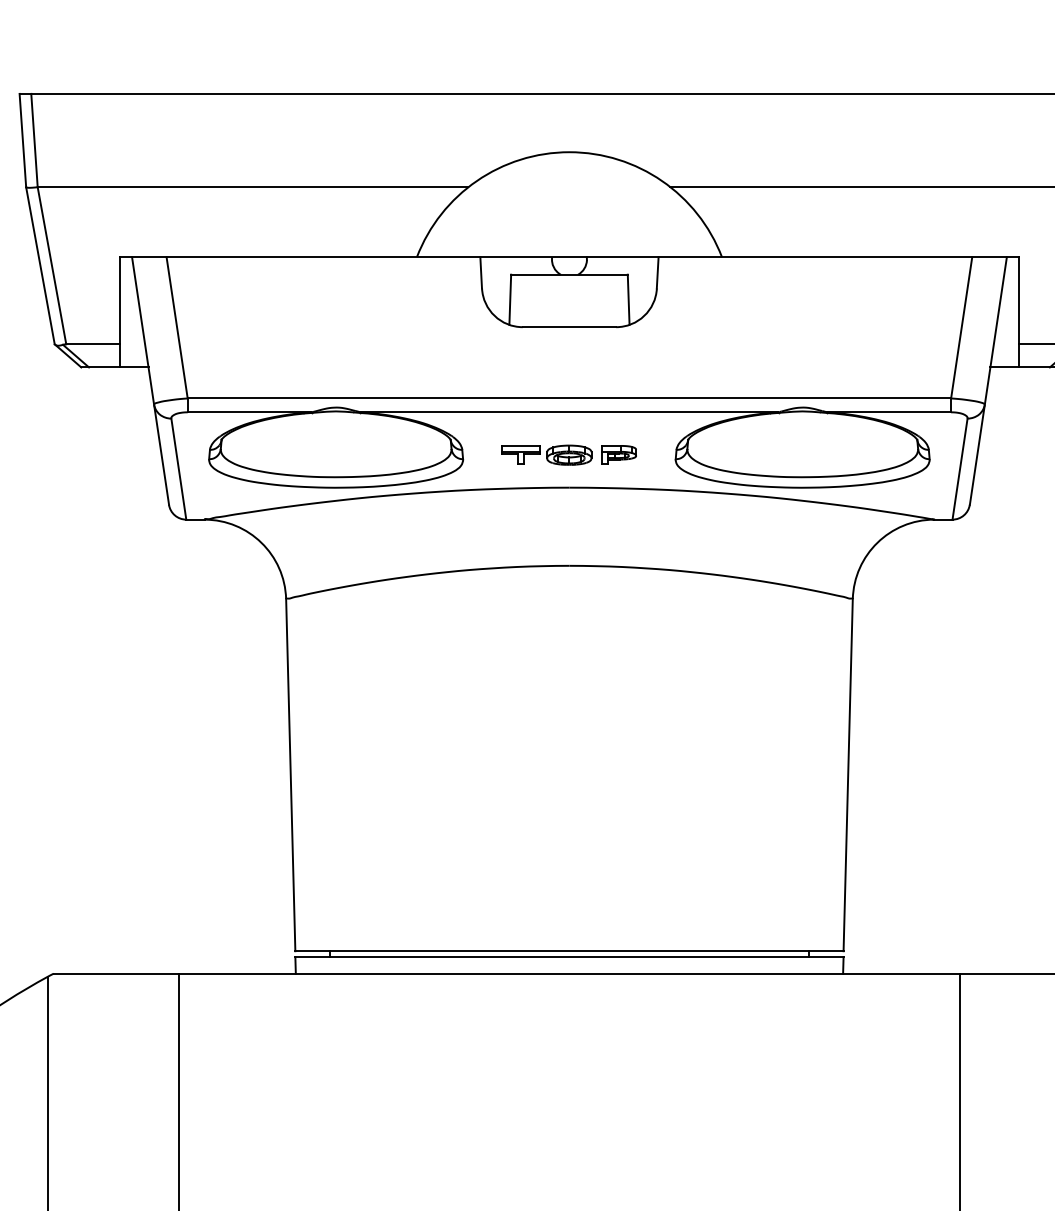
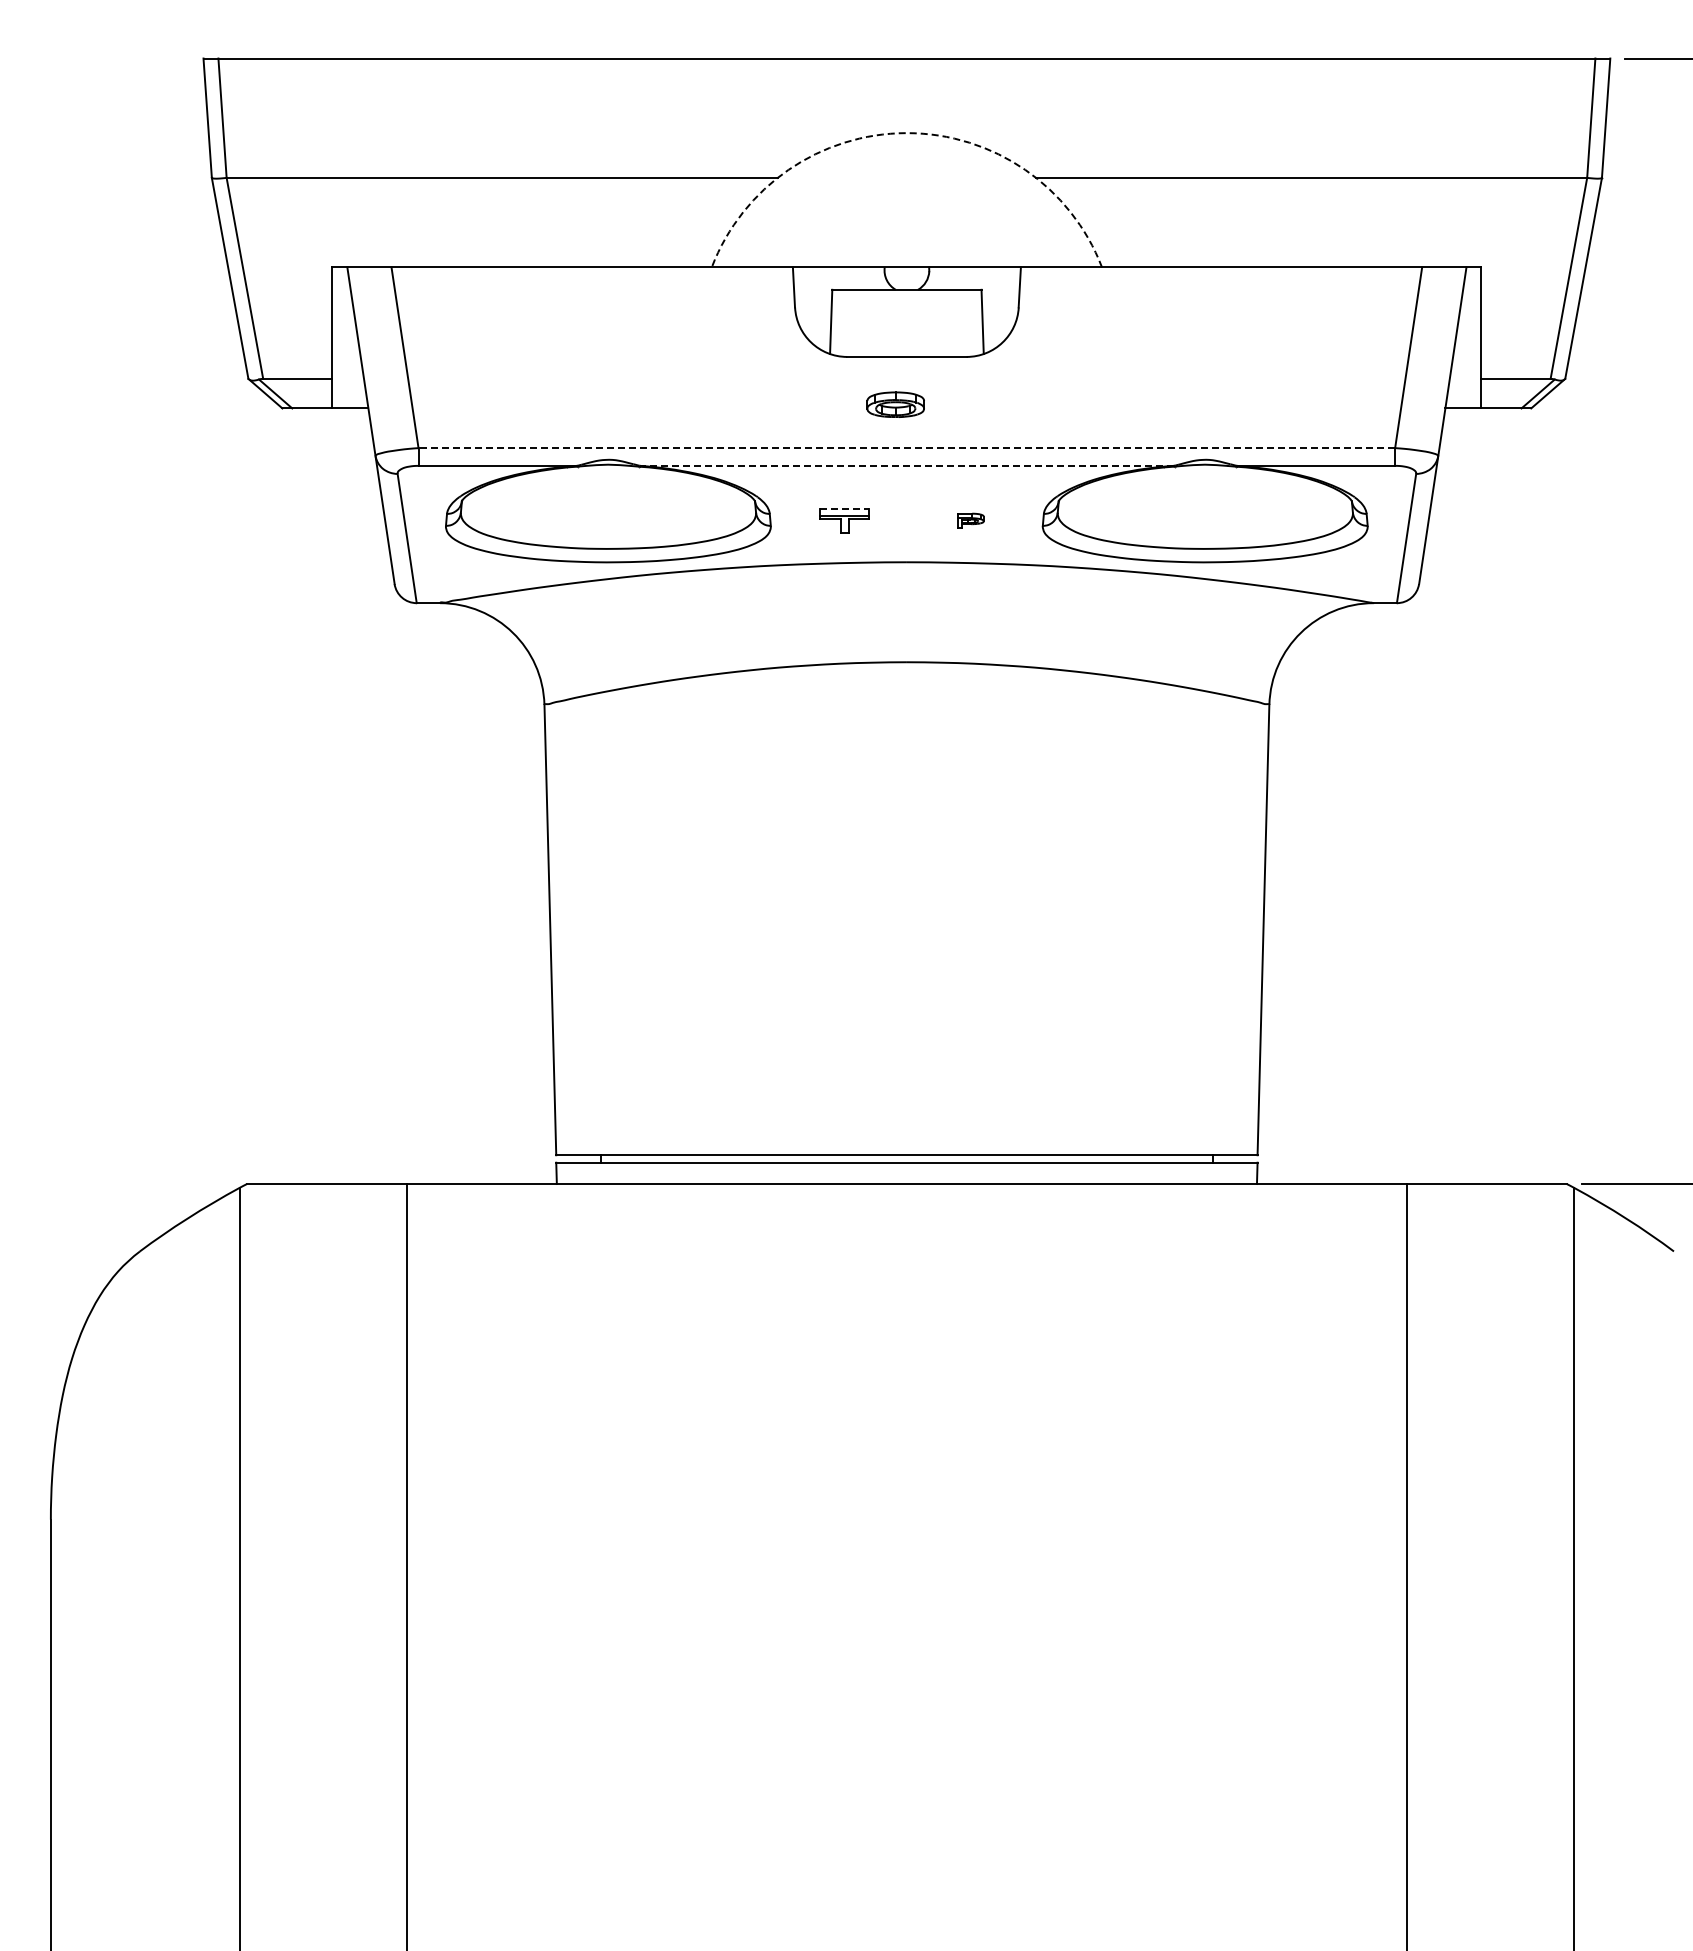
arc: (569, 152) -> (906, 133), solid -> dashed
line: (569, 398) -> (906, 448), solid -> dashed
line: (569, 412) -> (906, 465), solid -> dashed
line: (521, 445) -> (845, 508), solid -> dashed
part: (569, 455) -> (895, 404), moved
part: (619, 455) -> (970, 520), size x0.6

